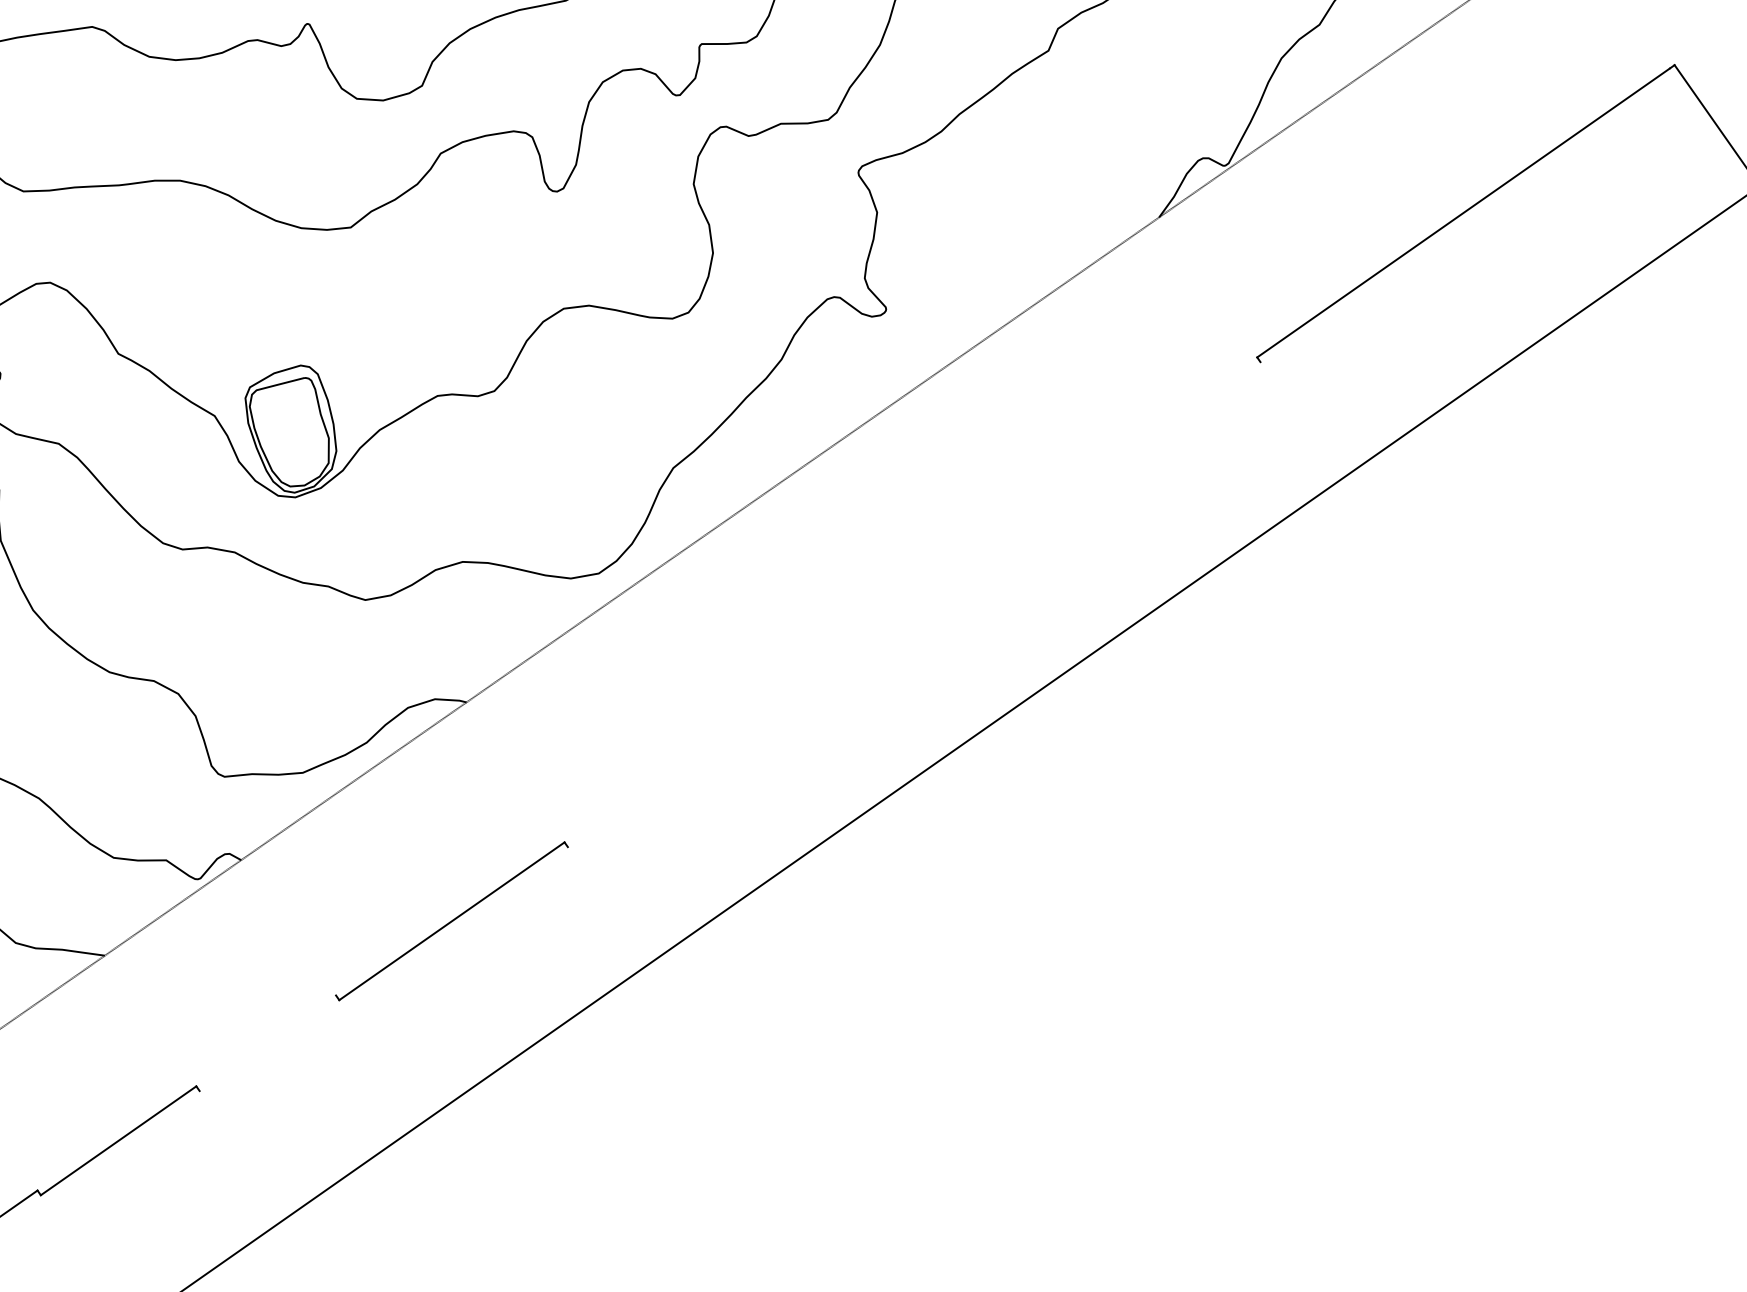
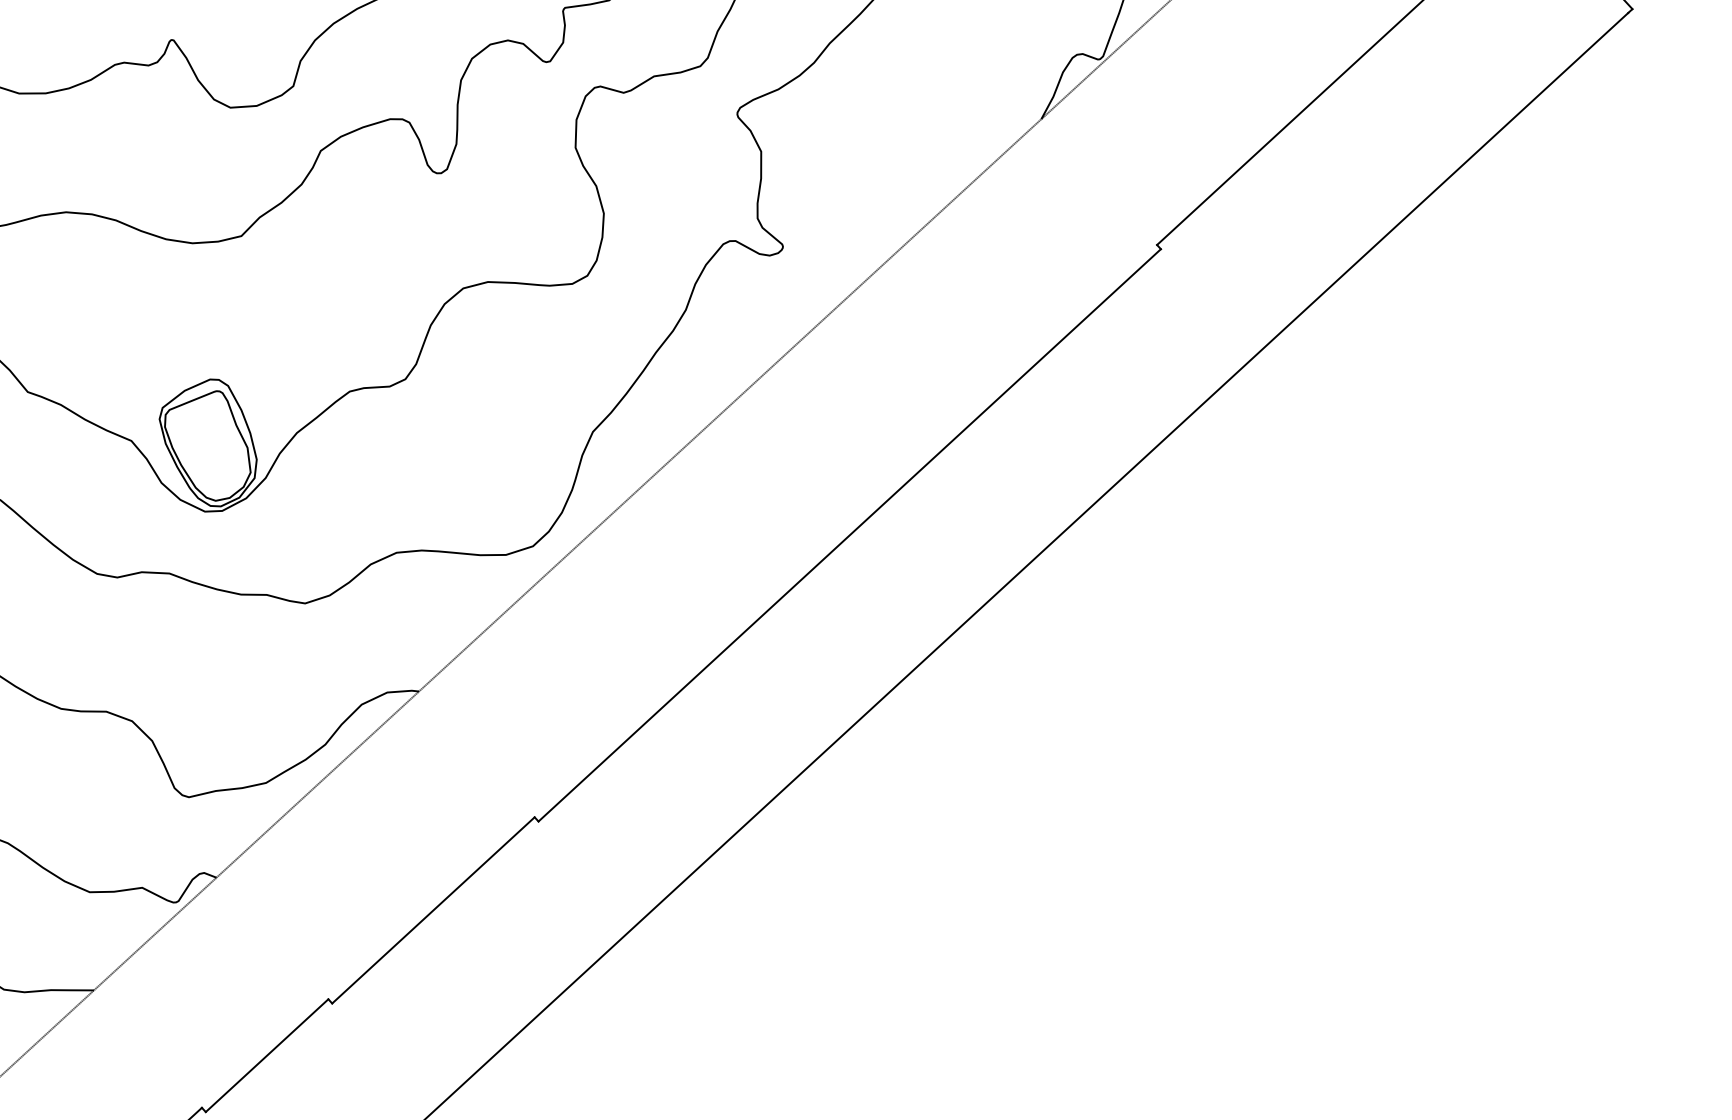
line: (913, 604) -> (849, 535), added
line: (267, 1043) -> (266, 1055), added

